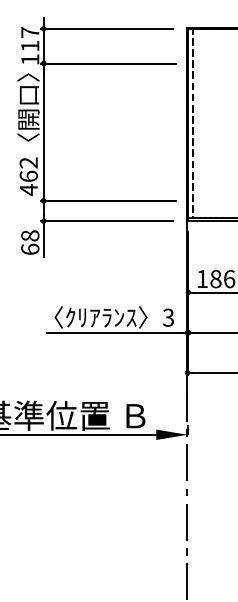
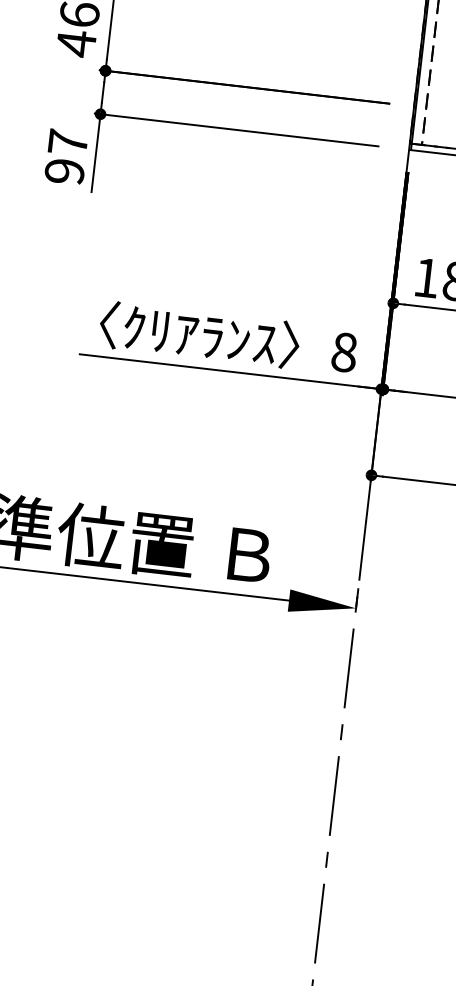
text: (30, 242) -> (66, 156), 68 -> 97
text: (168, 317) -> (344, 351), 3 -> 8

